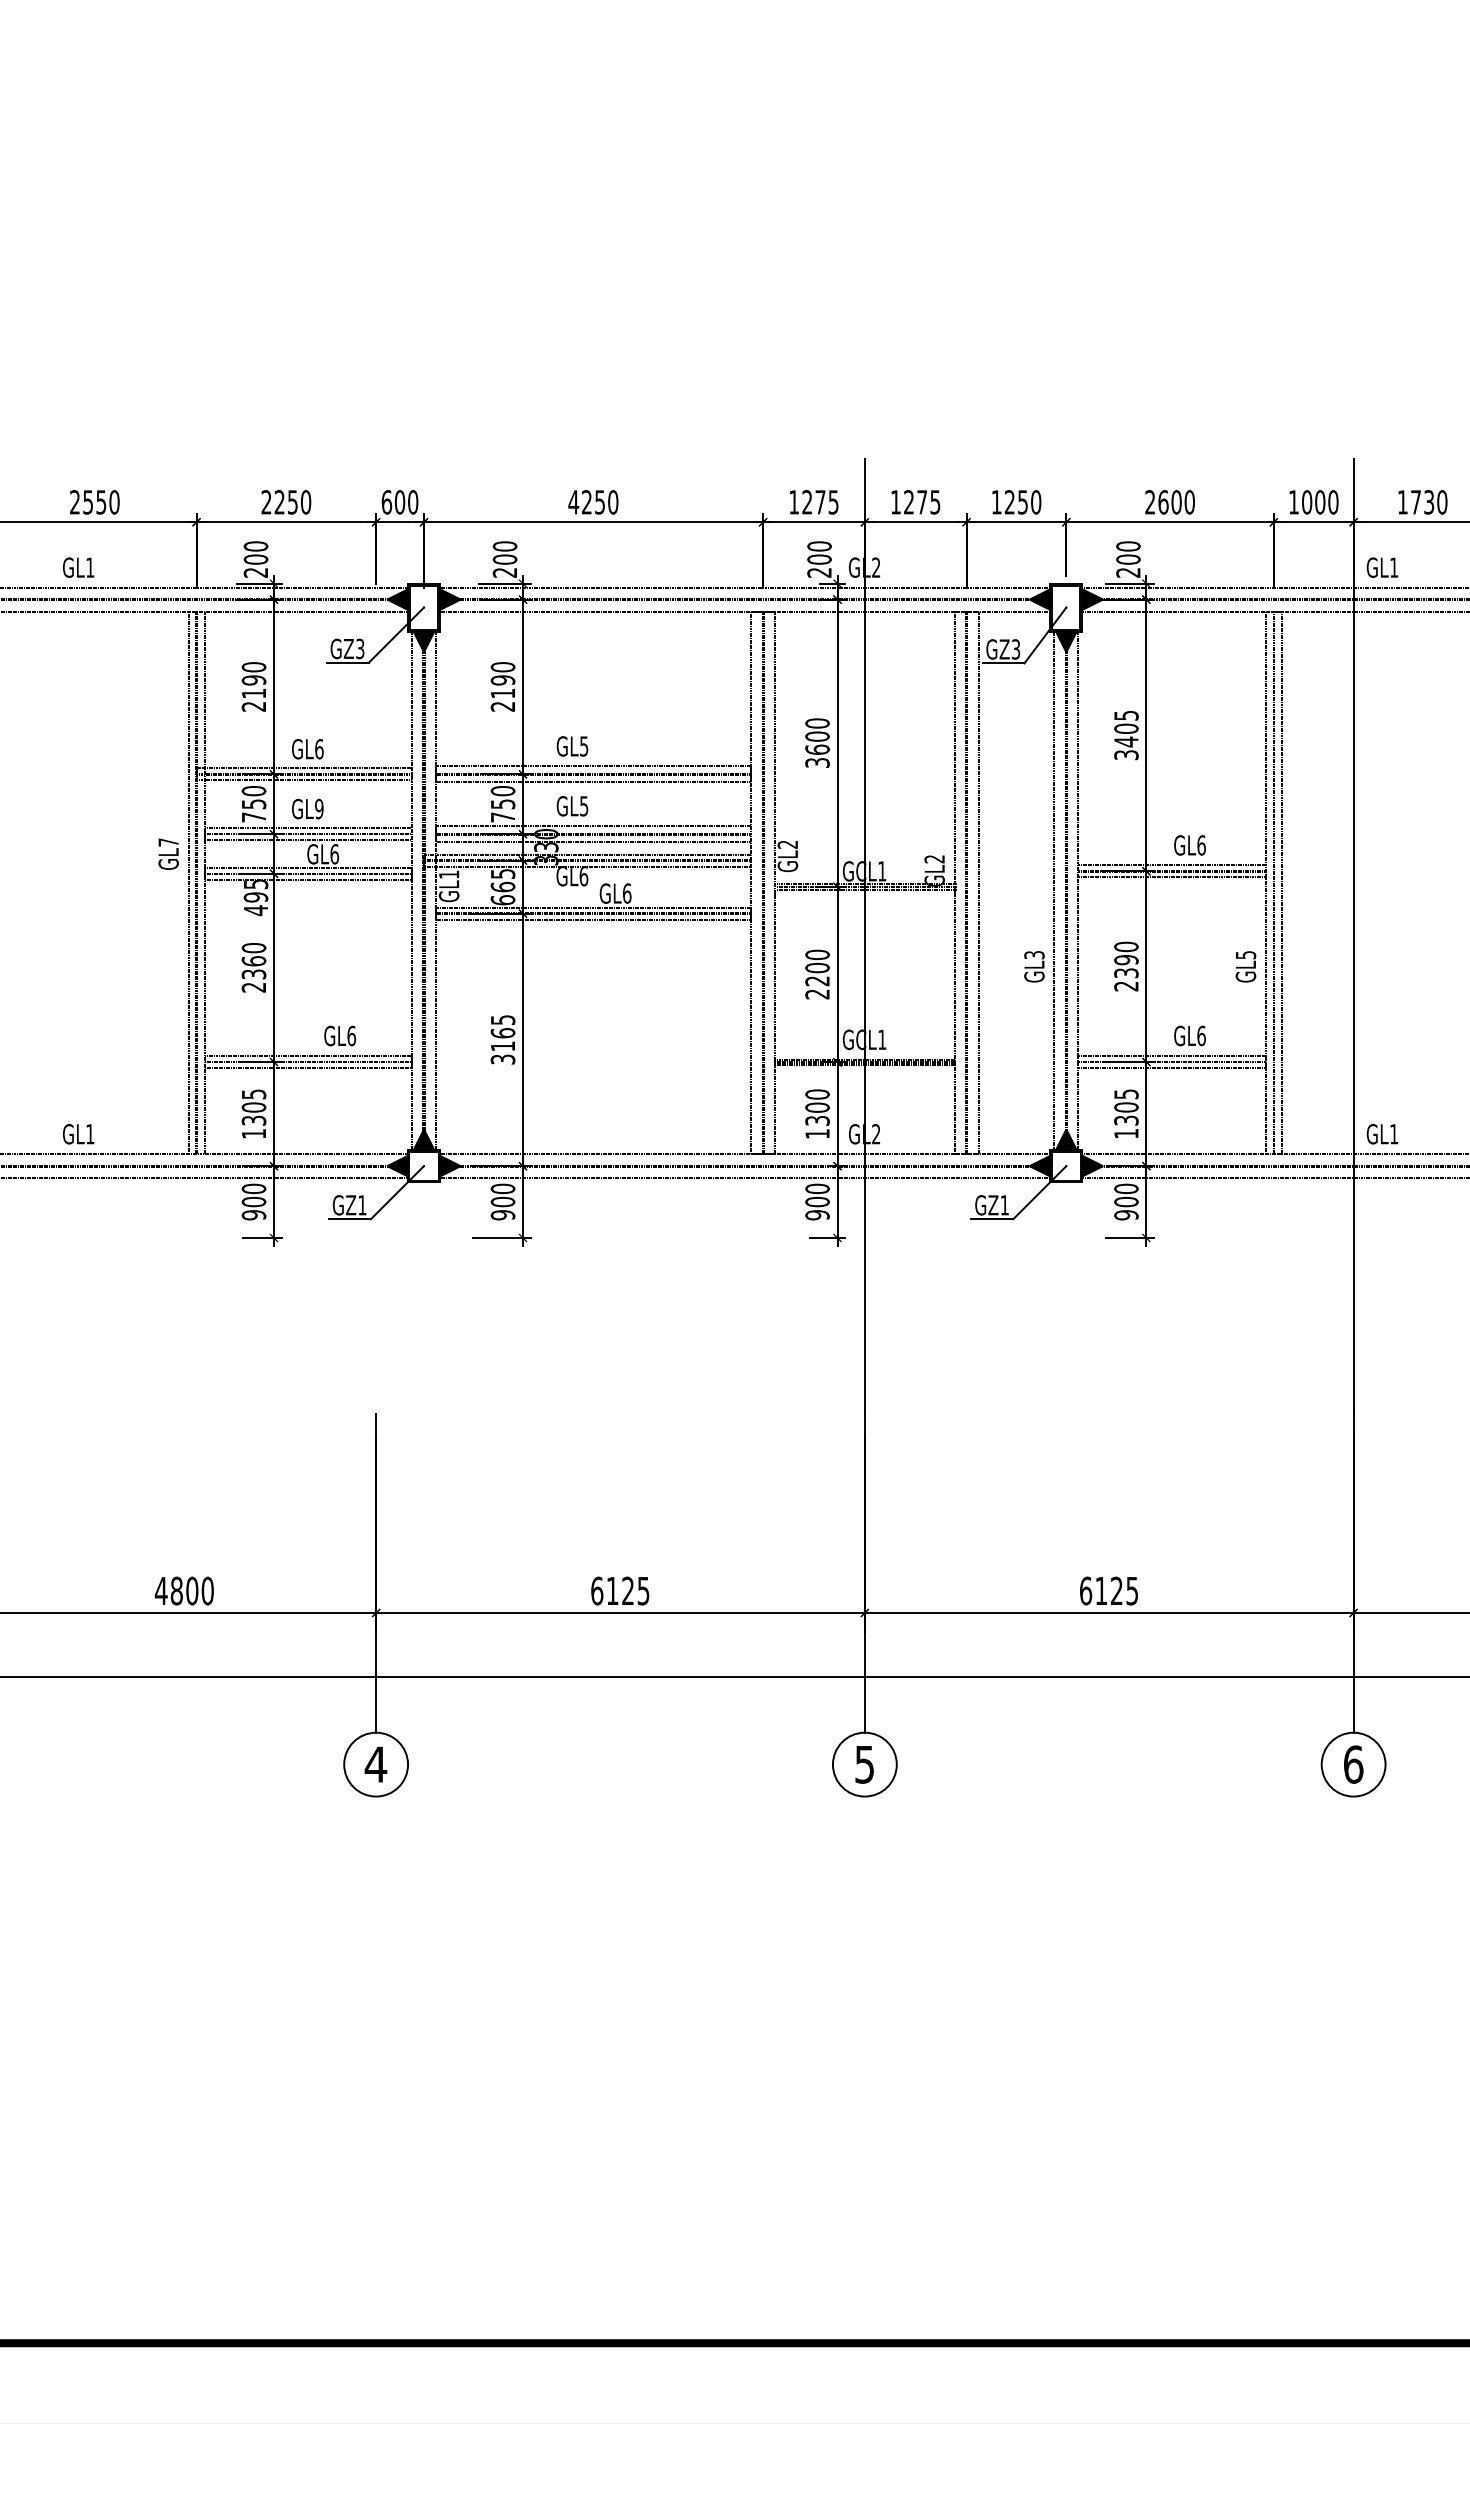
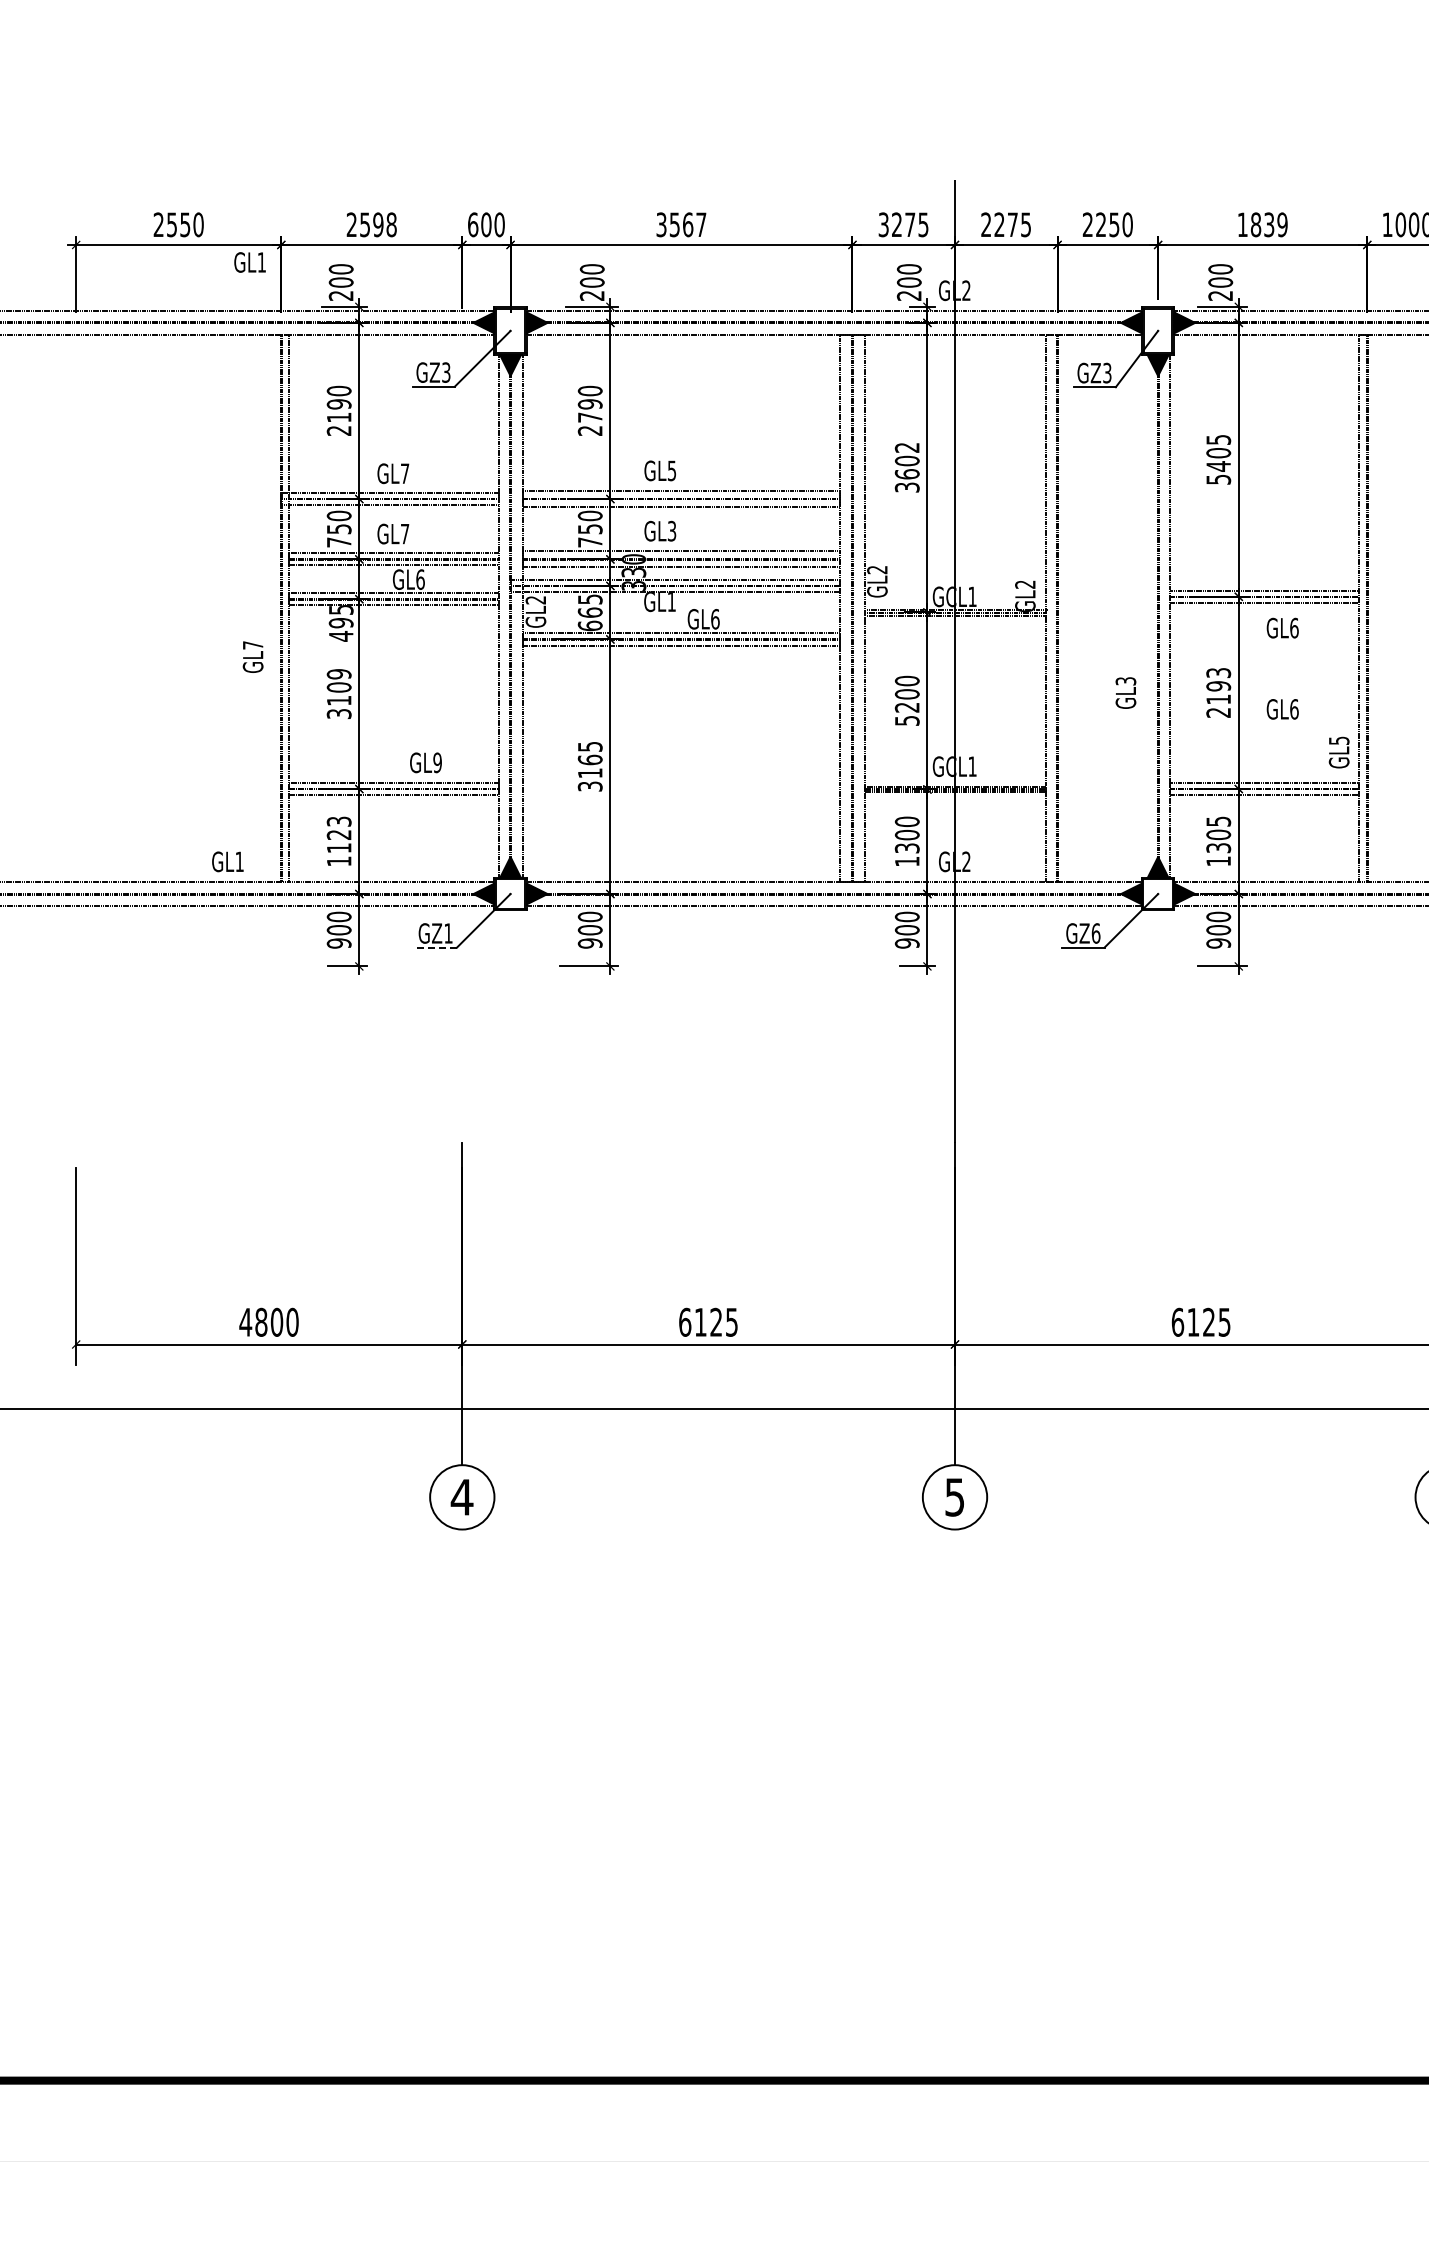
text: (292, 502) -> (377, 225), 2250 -> 2598
text: (593, 502) -> (681, 225), 4250 -> 3567
text: (794, 502) -> (884, 225), 1275 -> 3275
text: (895, 502) -> (985, 225), 1275 -> 2275
text: (996, 502) -> (1087, 225), 1250 -> 2250
text: (1169, 502) -> (1262, 225), 2600 -> 1839
text: (78, 567) -> (249, 262), moved
text: (502, 693) -> (589, 417), 2190 -> 2790
text: (817, 723) -> (907, 447), 3600 -> 3602
text: (319, 749) -> (405, 474), GL6 -> GL7
text: (1125, 754) -> (1217, 479), 3405 -> 5405
text: (584, 805) -> (672, 530), GL5 -> GL3
text: (319, 808) -> (405, 533), GL9 -> GL7
text: (1189, 845) -> (1282, 628), moved
text: (168, 853) -> (252, 656), moved
text: (448, 874) -> (535, 600), GL1 -> GL2
text: (583, 876) -> (671, 602), GL6 -> GL1
line: (188, 882) -> (273, 608), removed
line: (978, 882) -> (1069, 608), removed
line: (1281, 882) -> (1375, 608), removed
line: (1054, 890) -> (1146, 616), removed
text: (1126, 959) -> (1218, 685), 2390 -> 2193
text: (1245, 966) -> (1338, 752), moved
text: (253, 967) -> (338, 693), 2360 -> 3109
text: (817, 994) -> (907, 720), 2200 -> 5200
text: (351, 1035) -> (437, 762), GL6 -> GL9
text: (1189, 1035) -> (1282, 708), moved
text: (253, 1107) -> (338, 834), 1305 -> 1123
text: (78, 1134) -> (227, 862), moved
text: (1004, 1205) -> (1095, 933), GZ1 -> GZ6
line: (349, 1219) -> (435, 947), solid -> dashed

